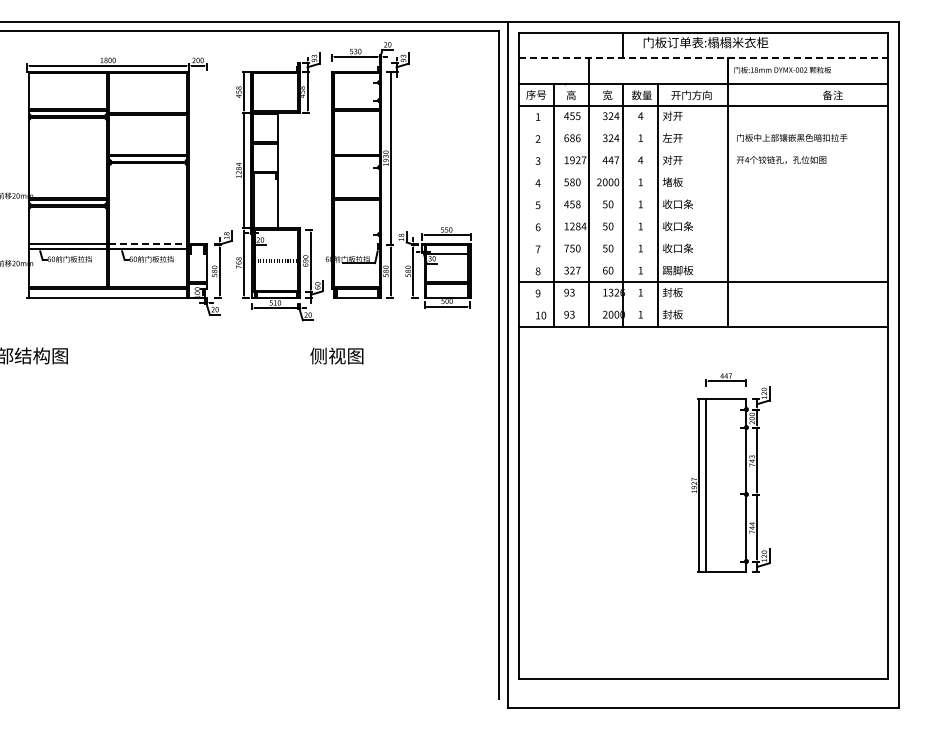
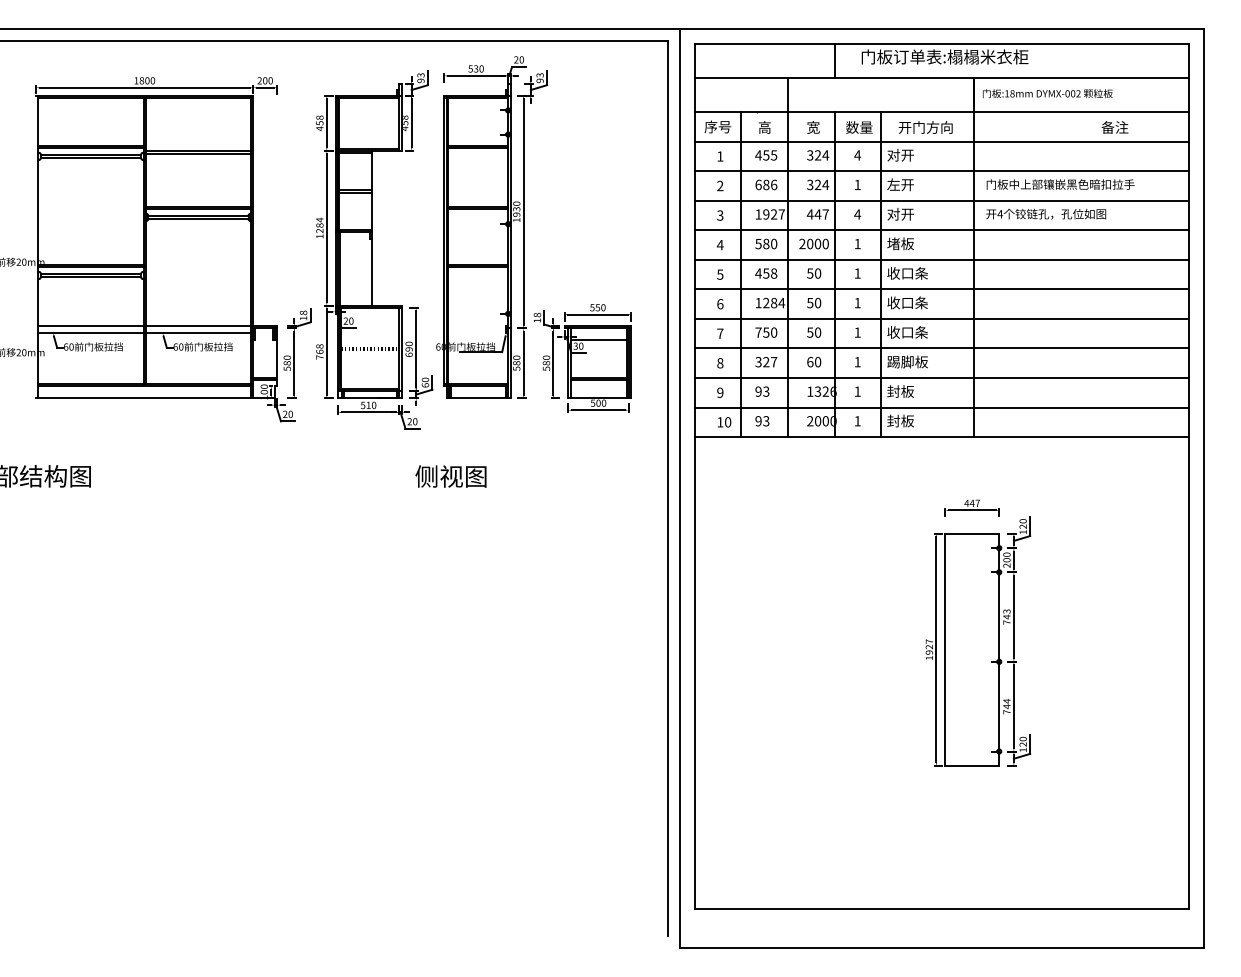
line: (703, 58) -> (941, 78), dashed -> solid
line: (703, 127) -> (941, 170), added
line: (703, 150) -> (941, 201), added
line: (703, 172) -> (941, 230), added
line: (703, 194) -> (941, 260), added
line: (703, 216) -> (941, 289), added
line: (703, 238) -> (941, 319), added
line: (148, 243) -> (198, 325), dashed -> solid
line: (703, 260) -> (941, 348), added
line: (703, 304) -> (941, 407), added

